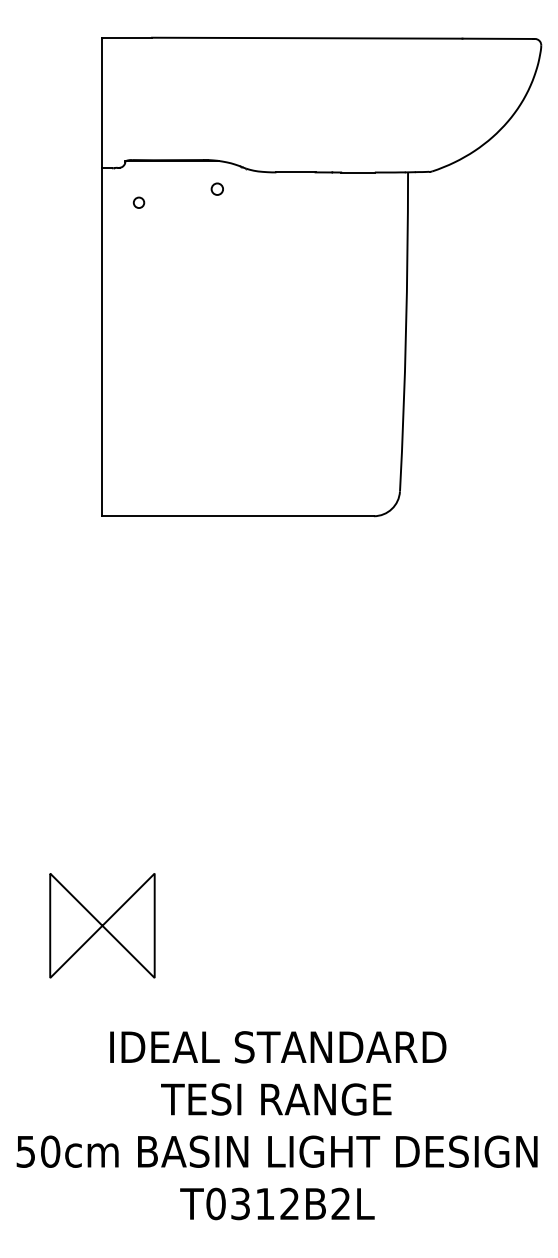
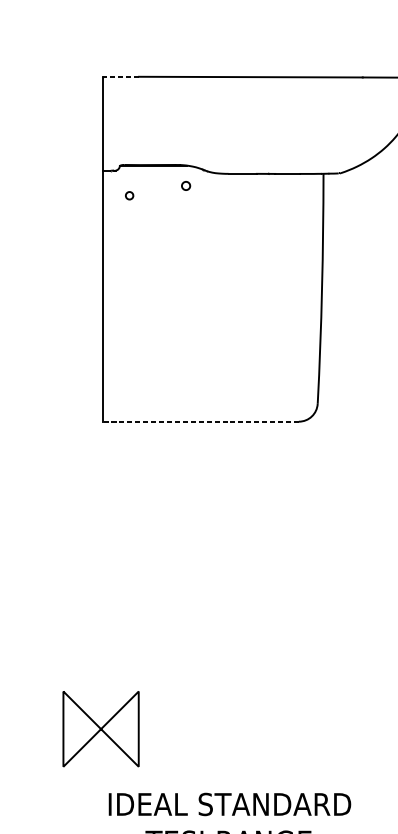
line: (127, 37) -> (121, 76), solid -> dashed
line: (238, 516) -> (201, 421), solid -> dashed
part: (102, 925) -> (101, 728), moved

